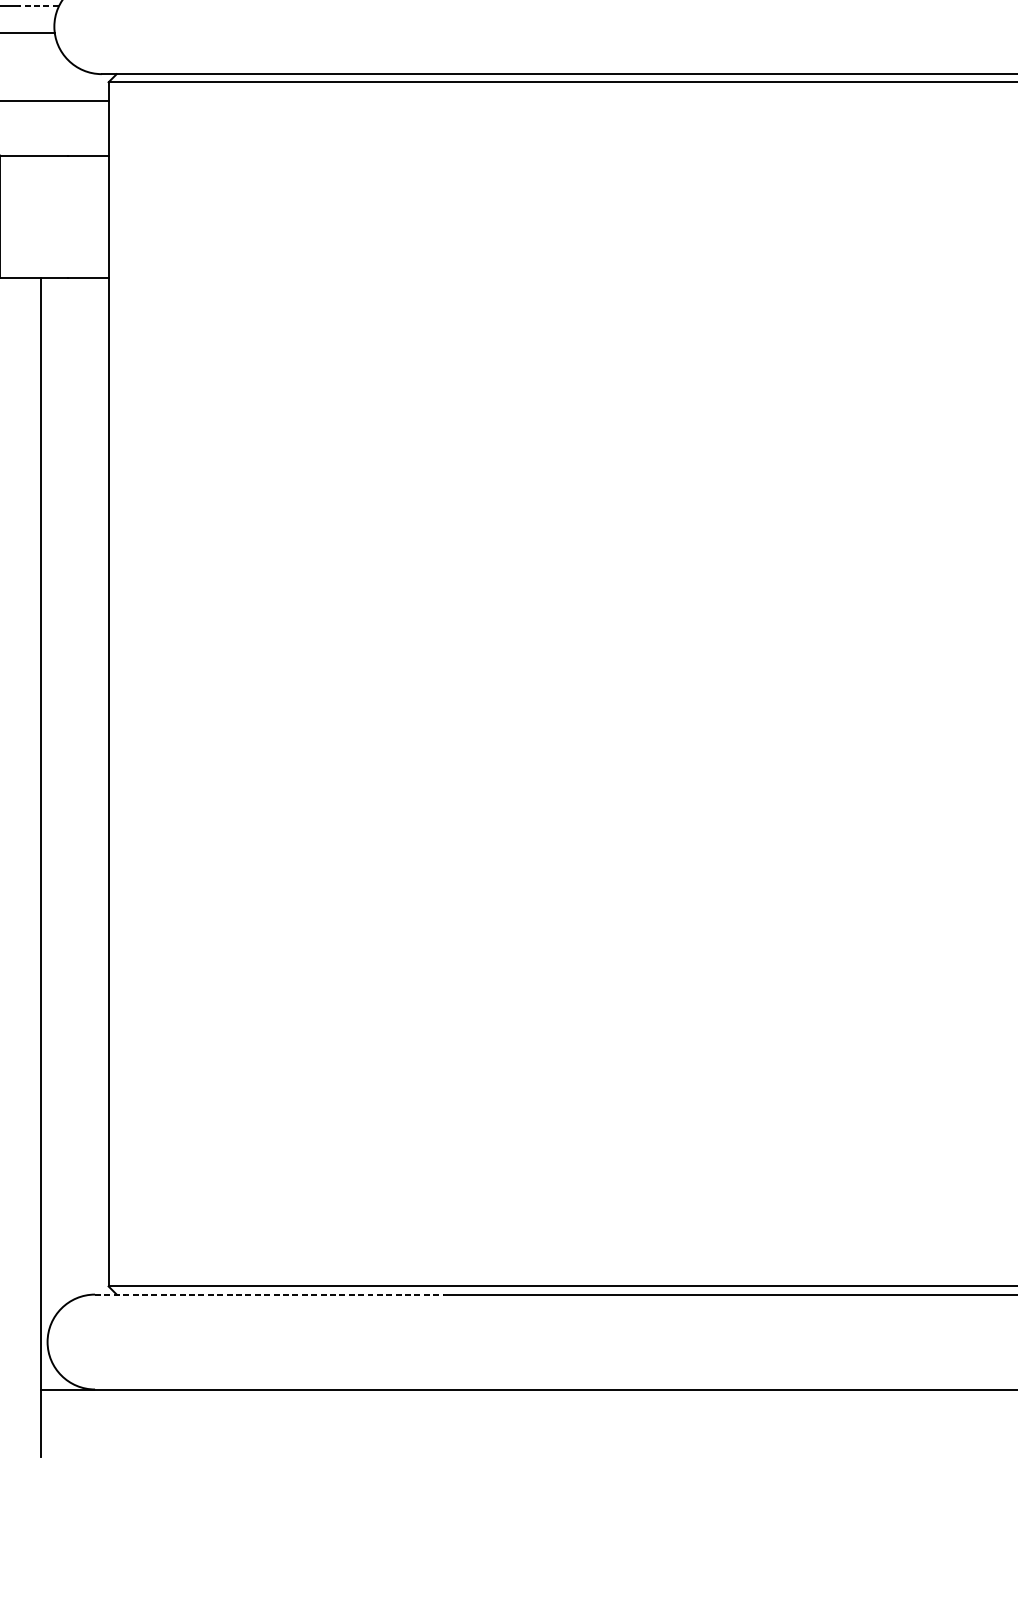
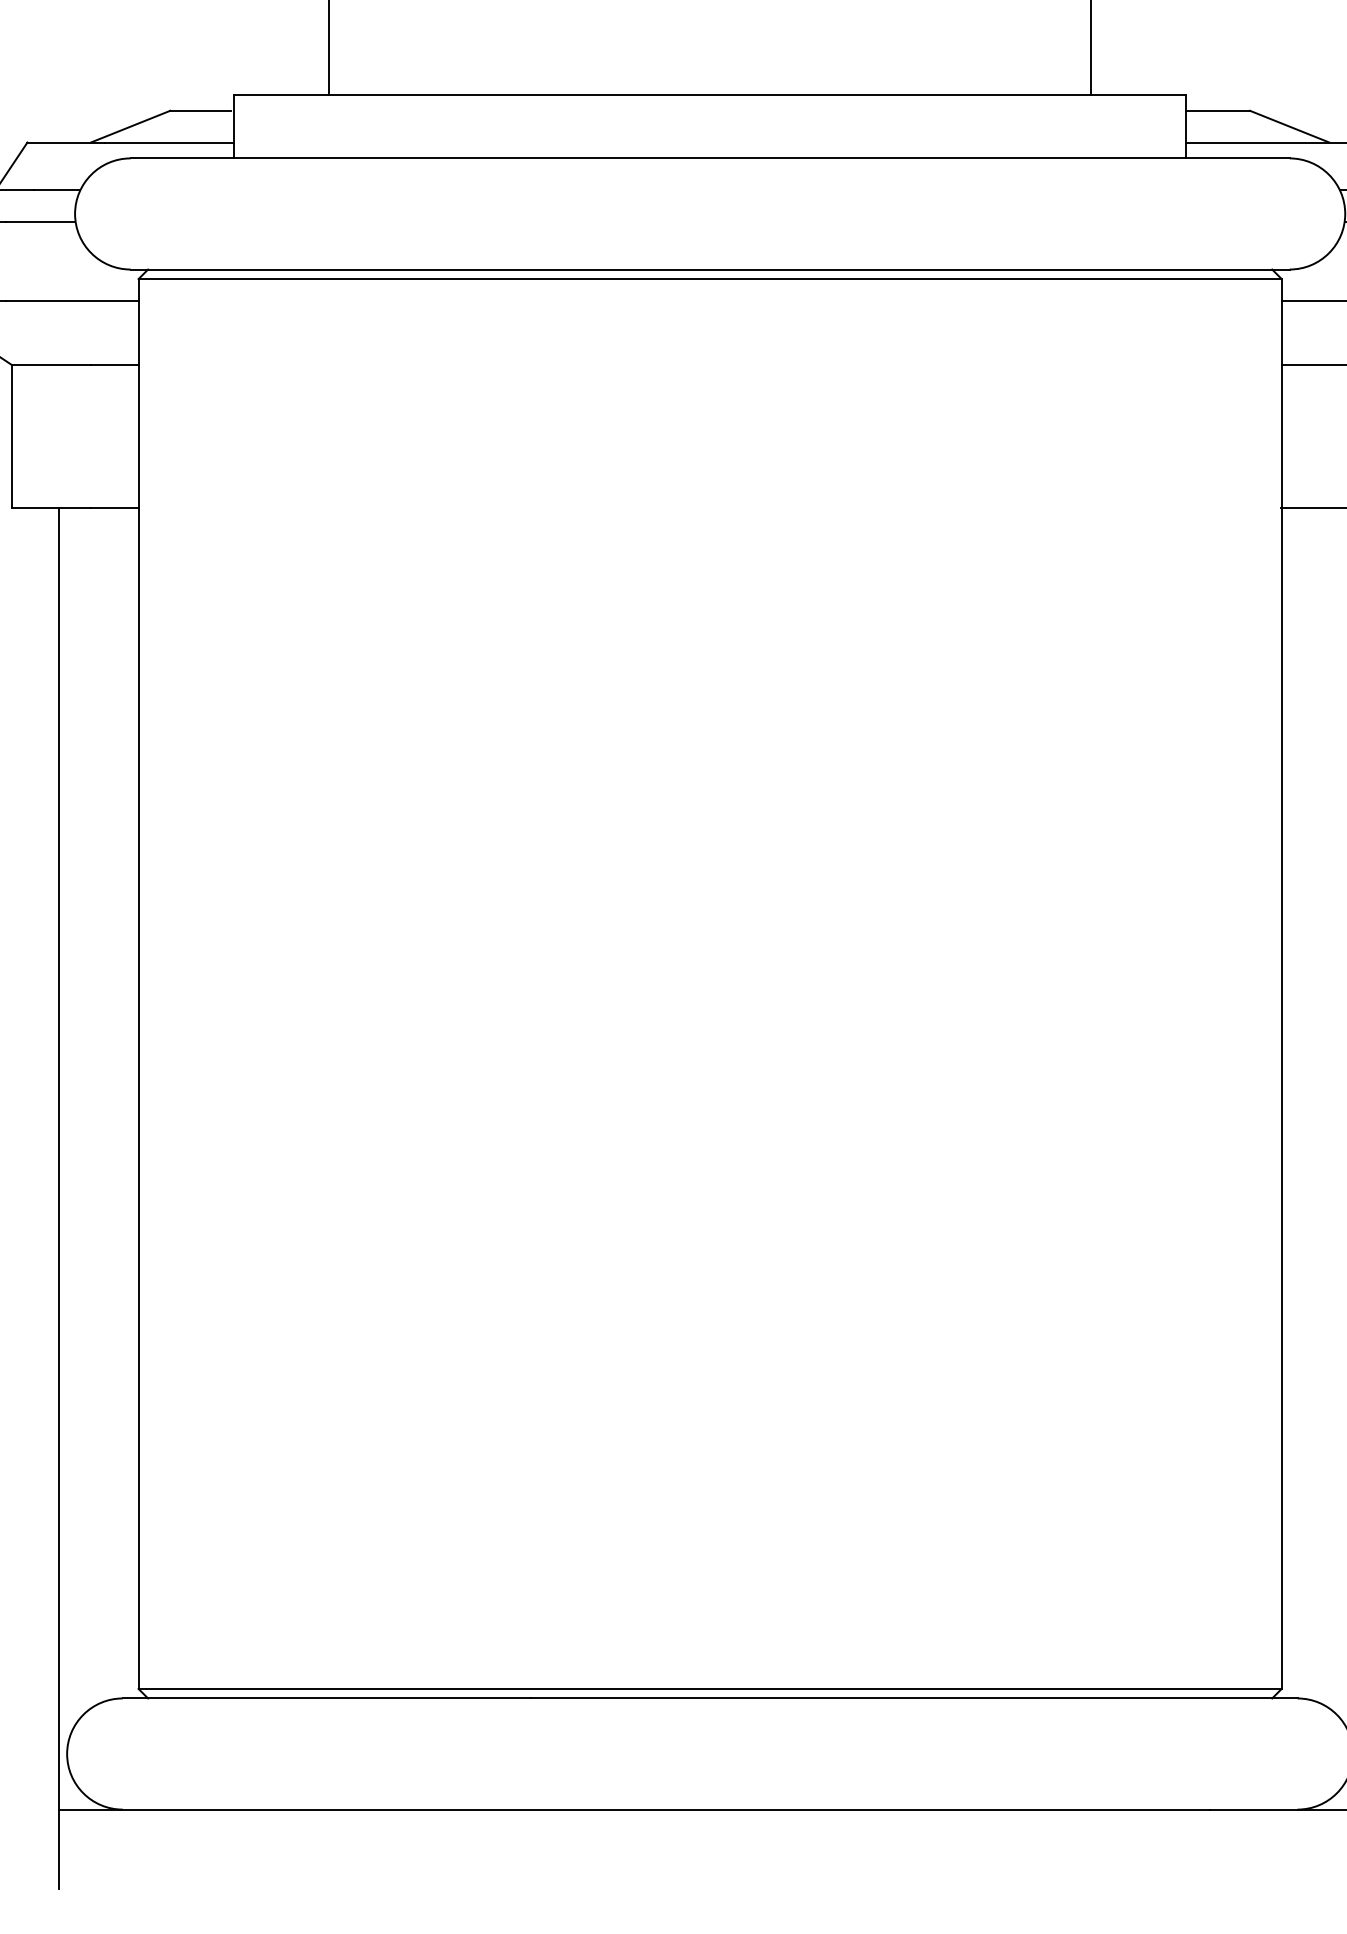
line: (38, 6) -> (56, 190), dashed -> solid
line: (269, 1294) -> (327, 1698), dashed -> solid

